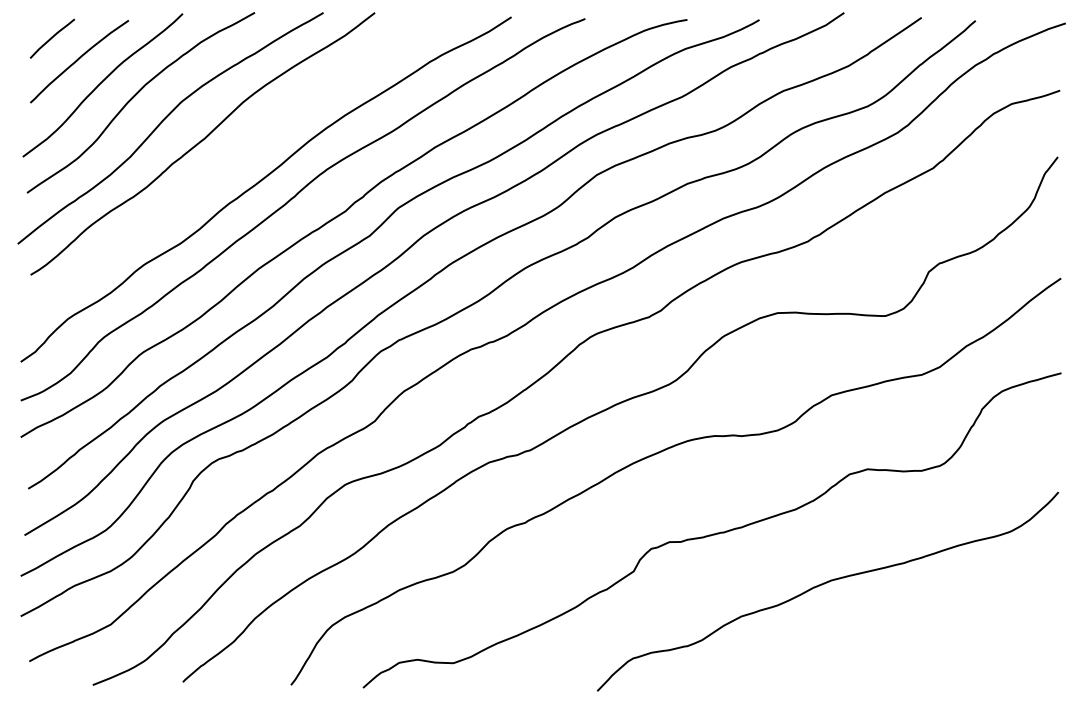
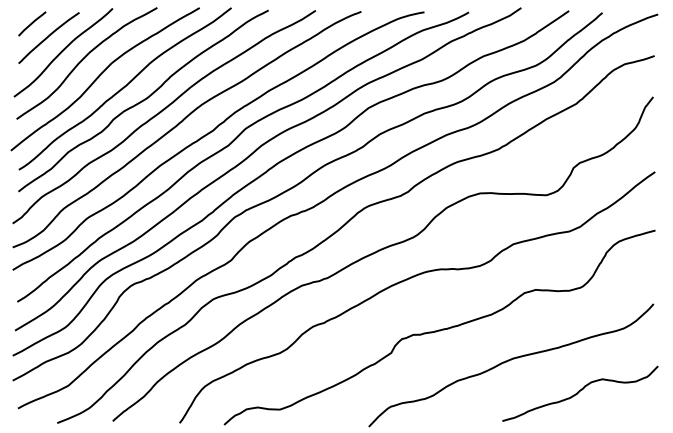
curve: (232, 162) -> (143, 100), added
curve: (938, 635) -> (579, 392), added

